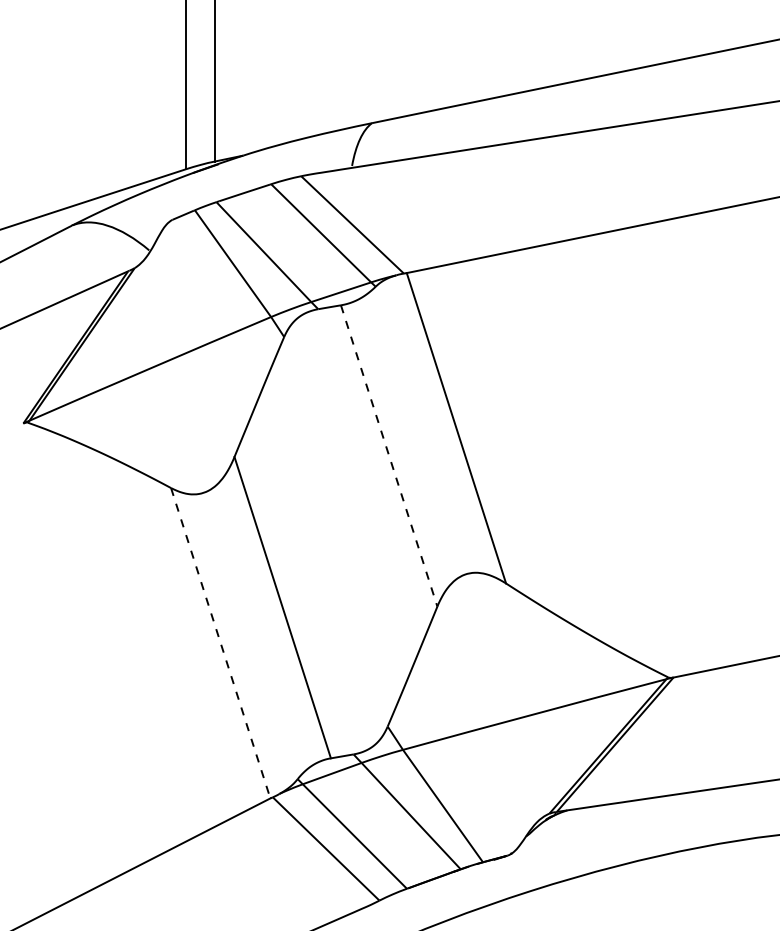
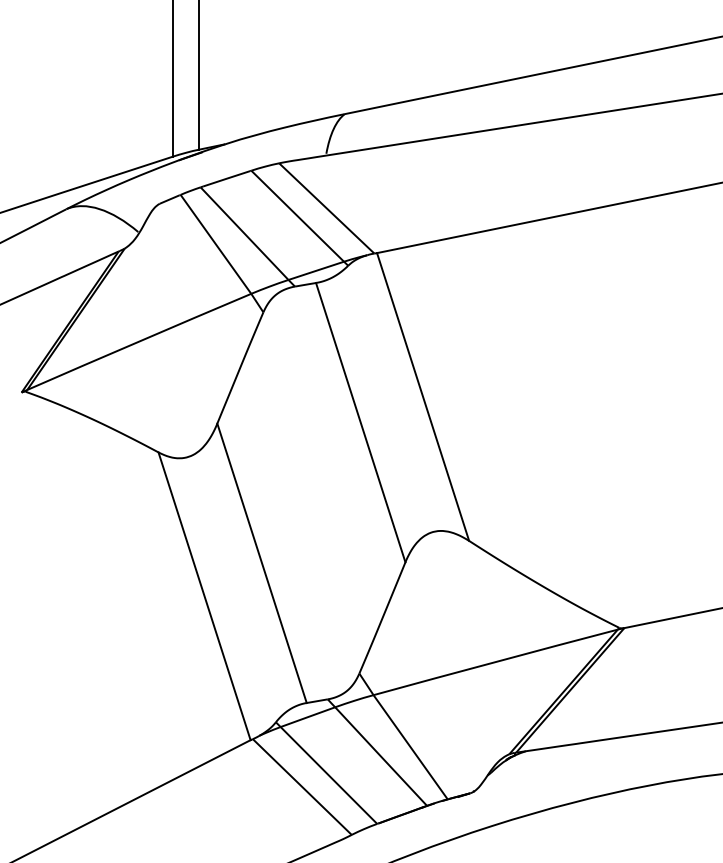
line: (388, 455) -> (360, 422), dashed -> solid
line: (220, 643) -> (204, 596), dashed -> solid

